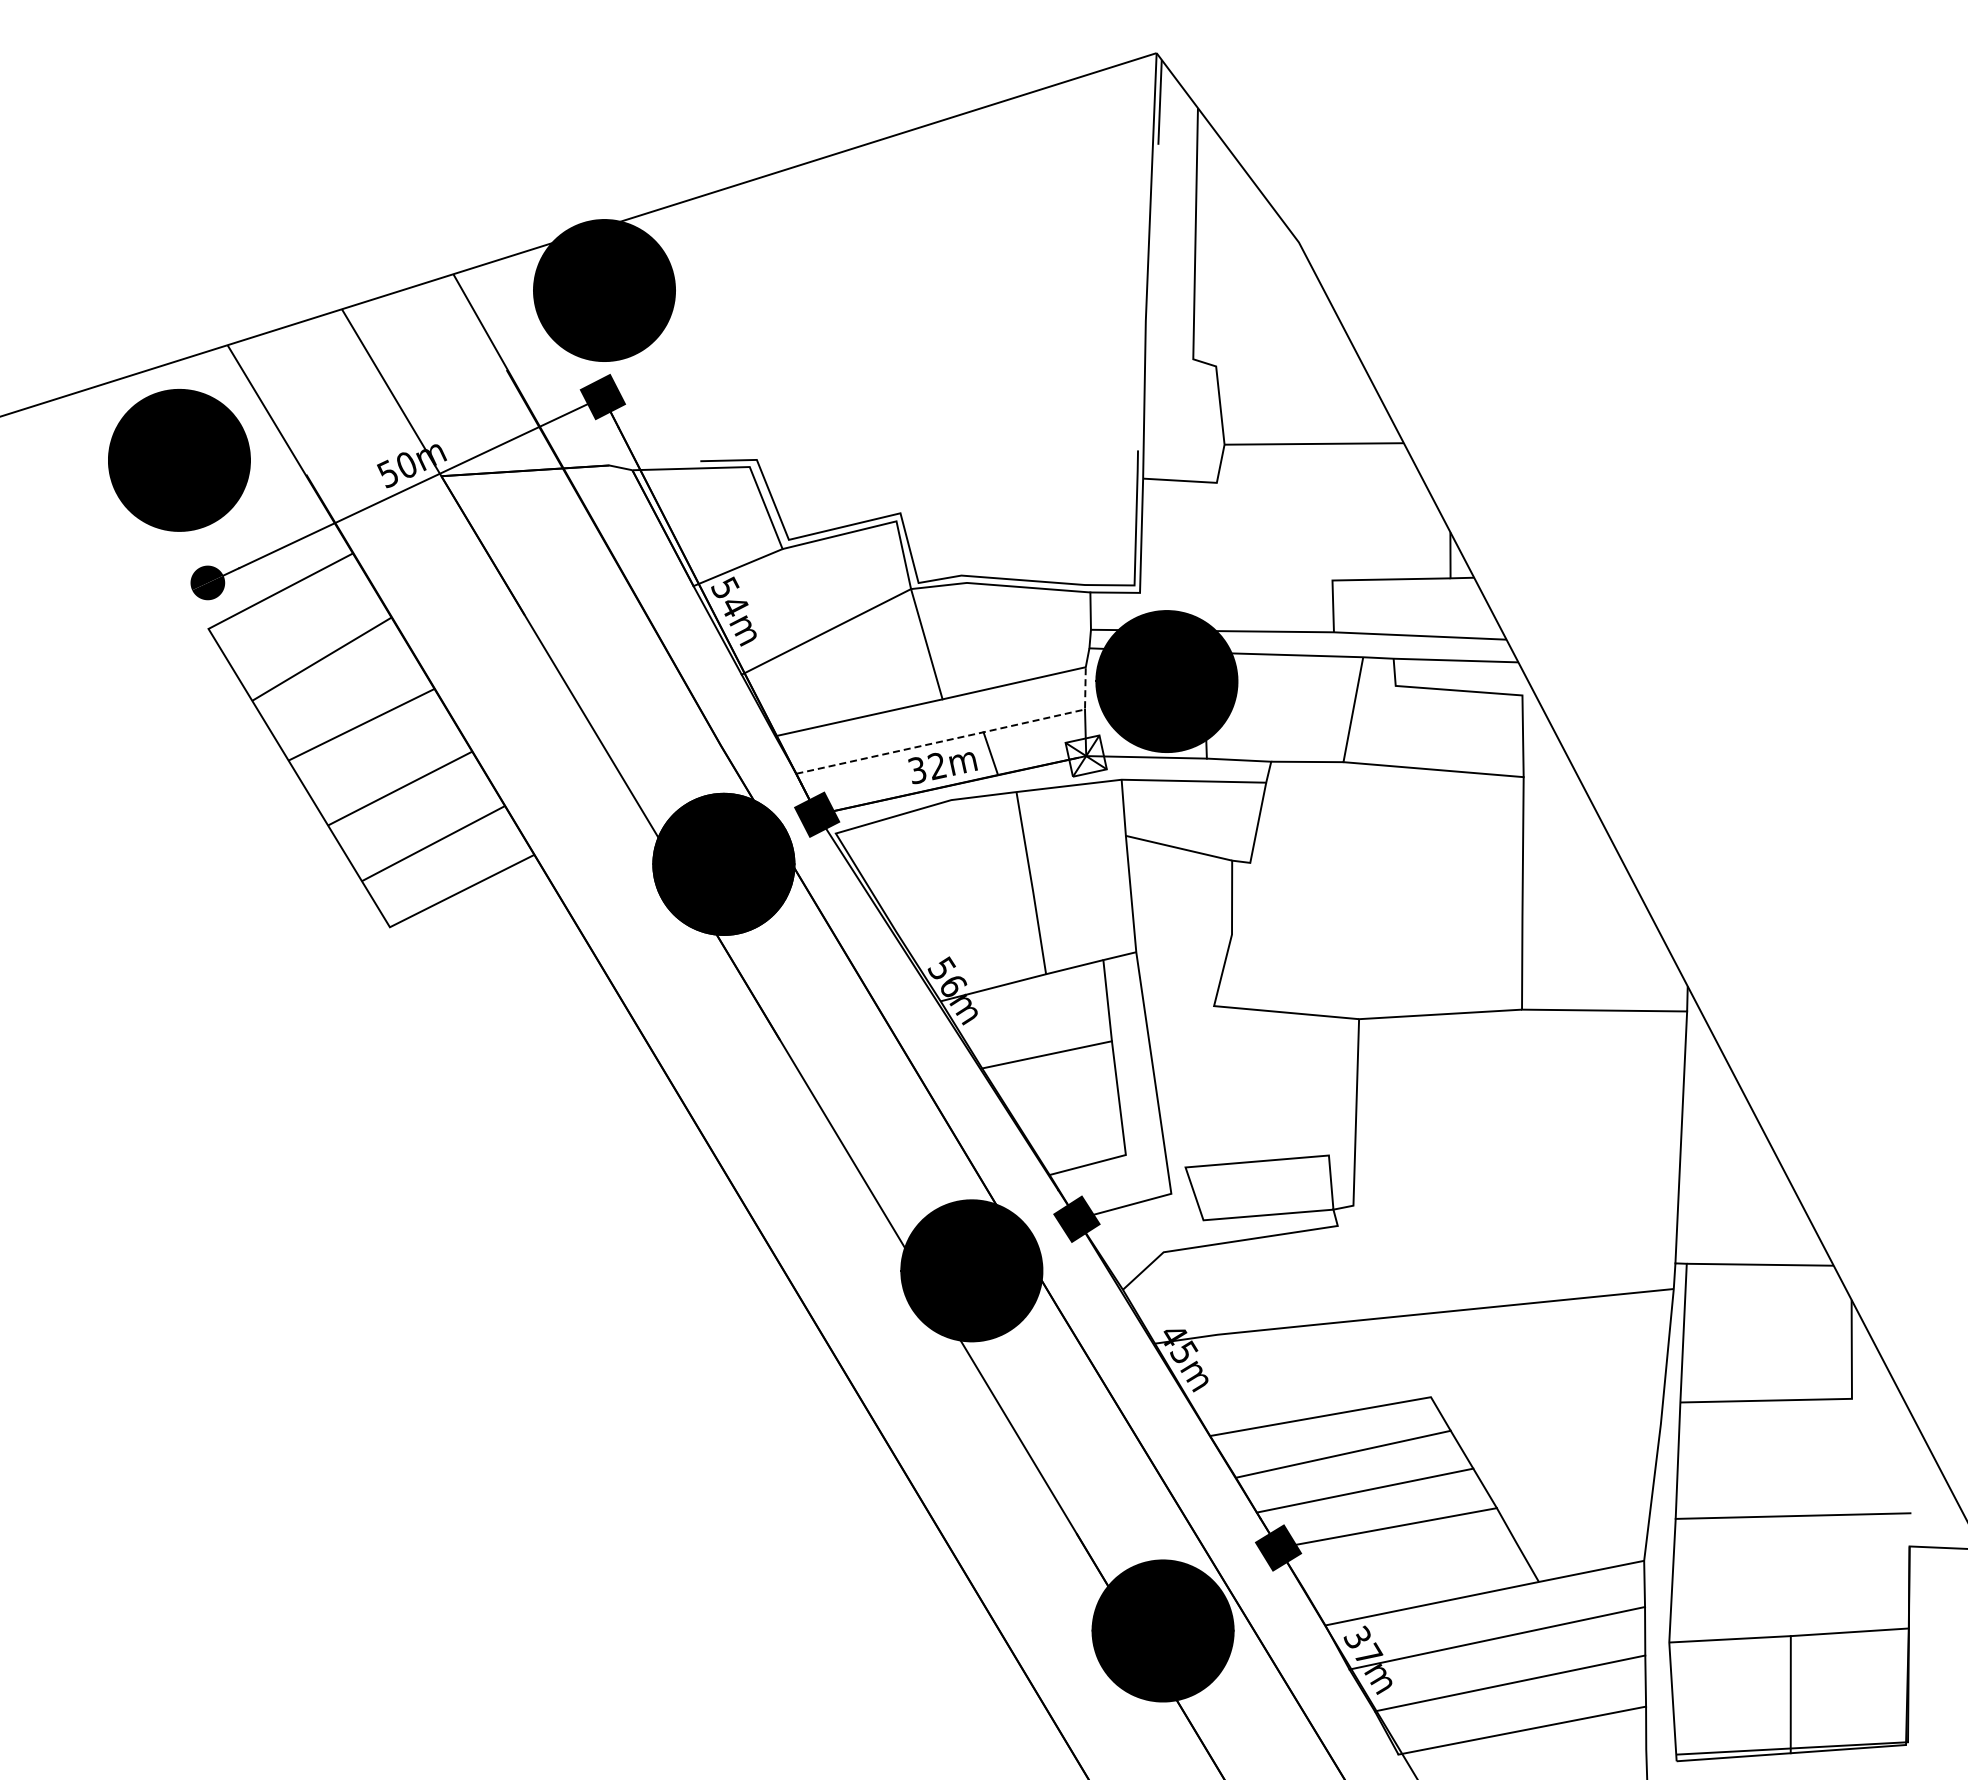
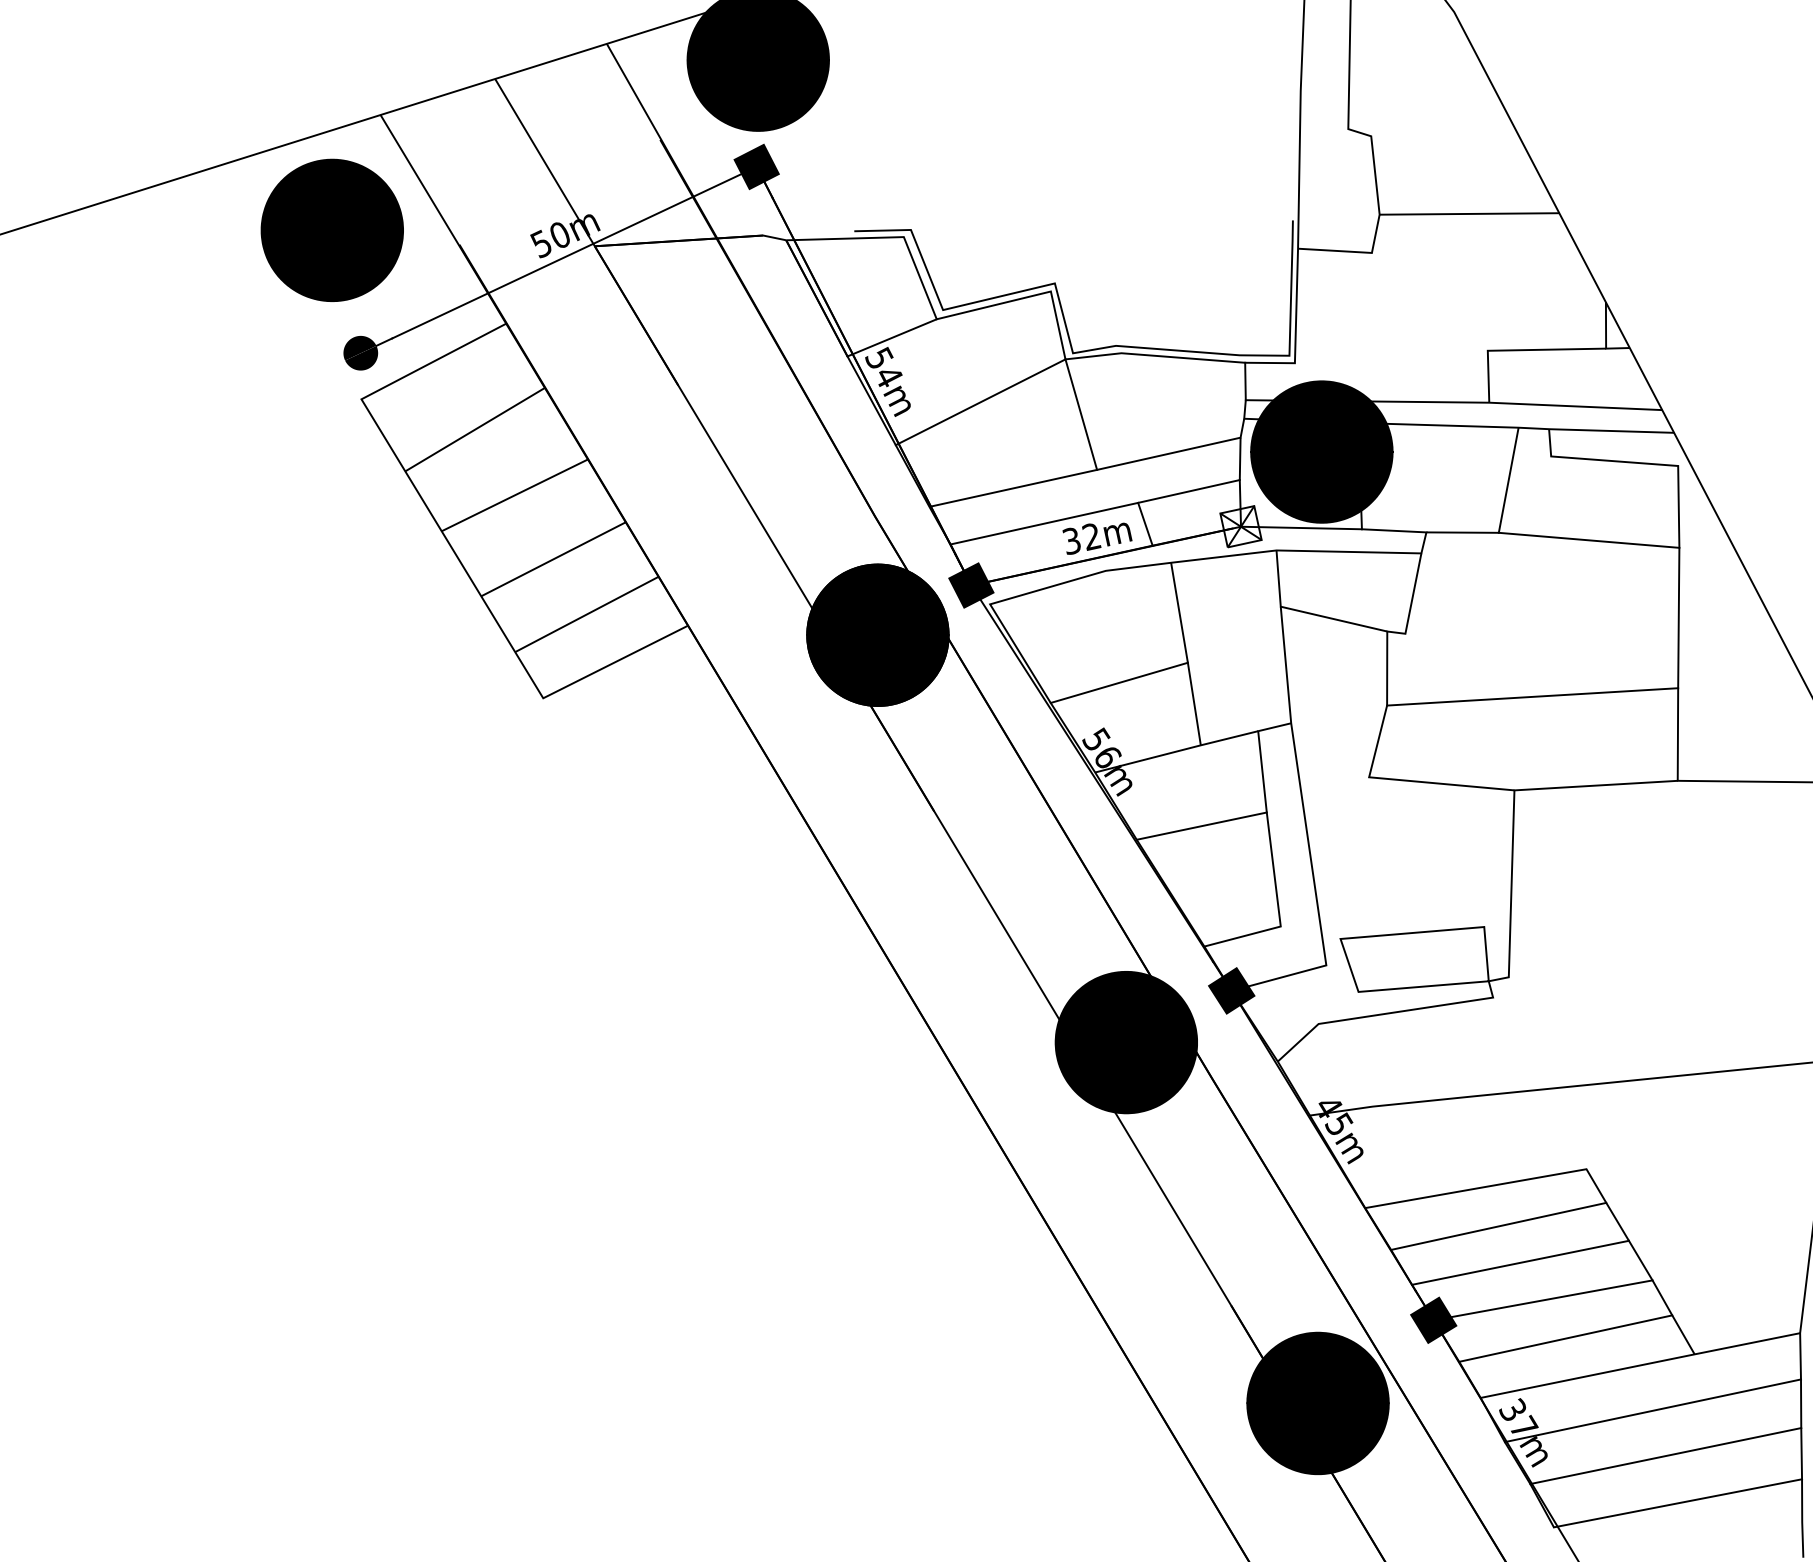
line: (963, 736) -> (1118, 507), dashed -> solid
line: (964, 911) -> (1119, 682), added
line: (1377, 925) -> (1532, 696), added
line: (1409, 1566) -> (1564, 1338), added

